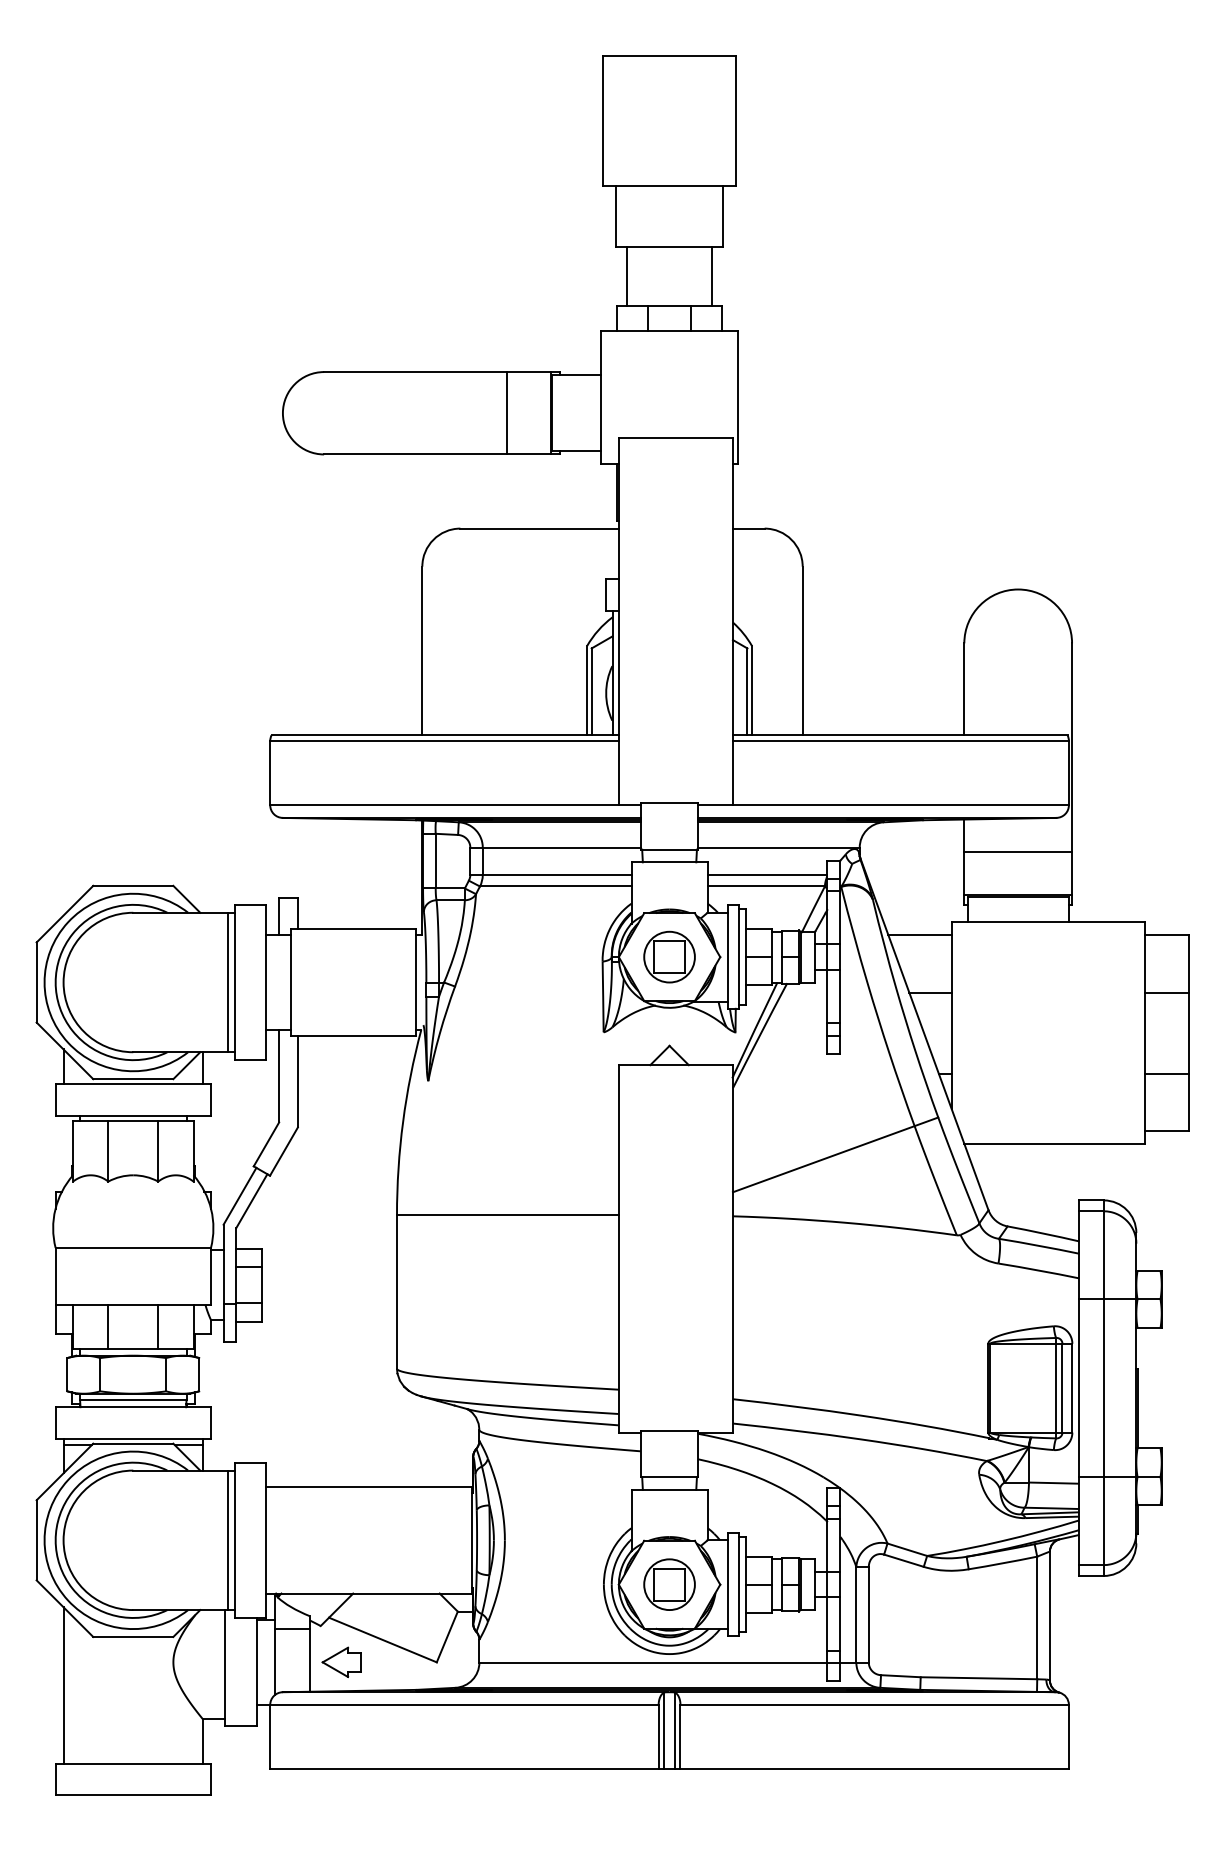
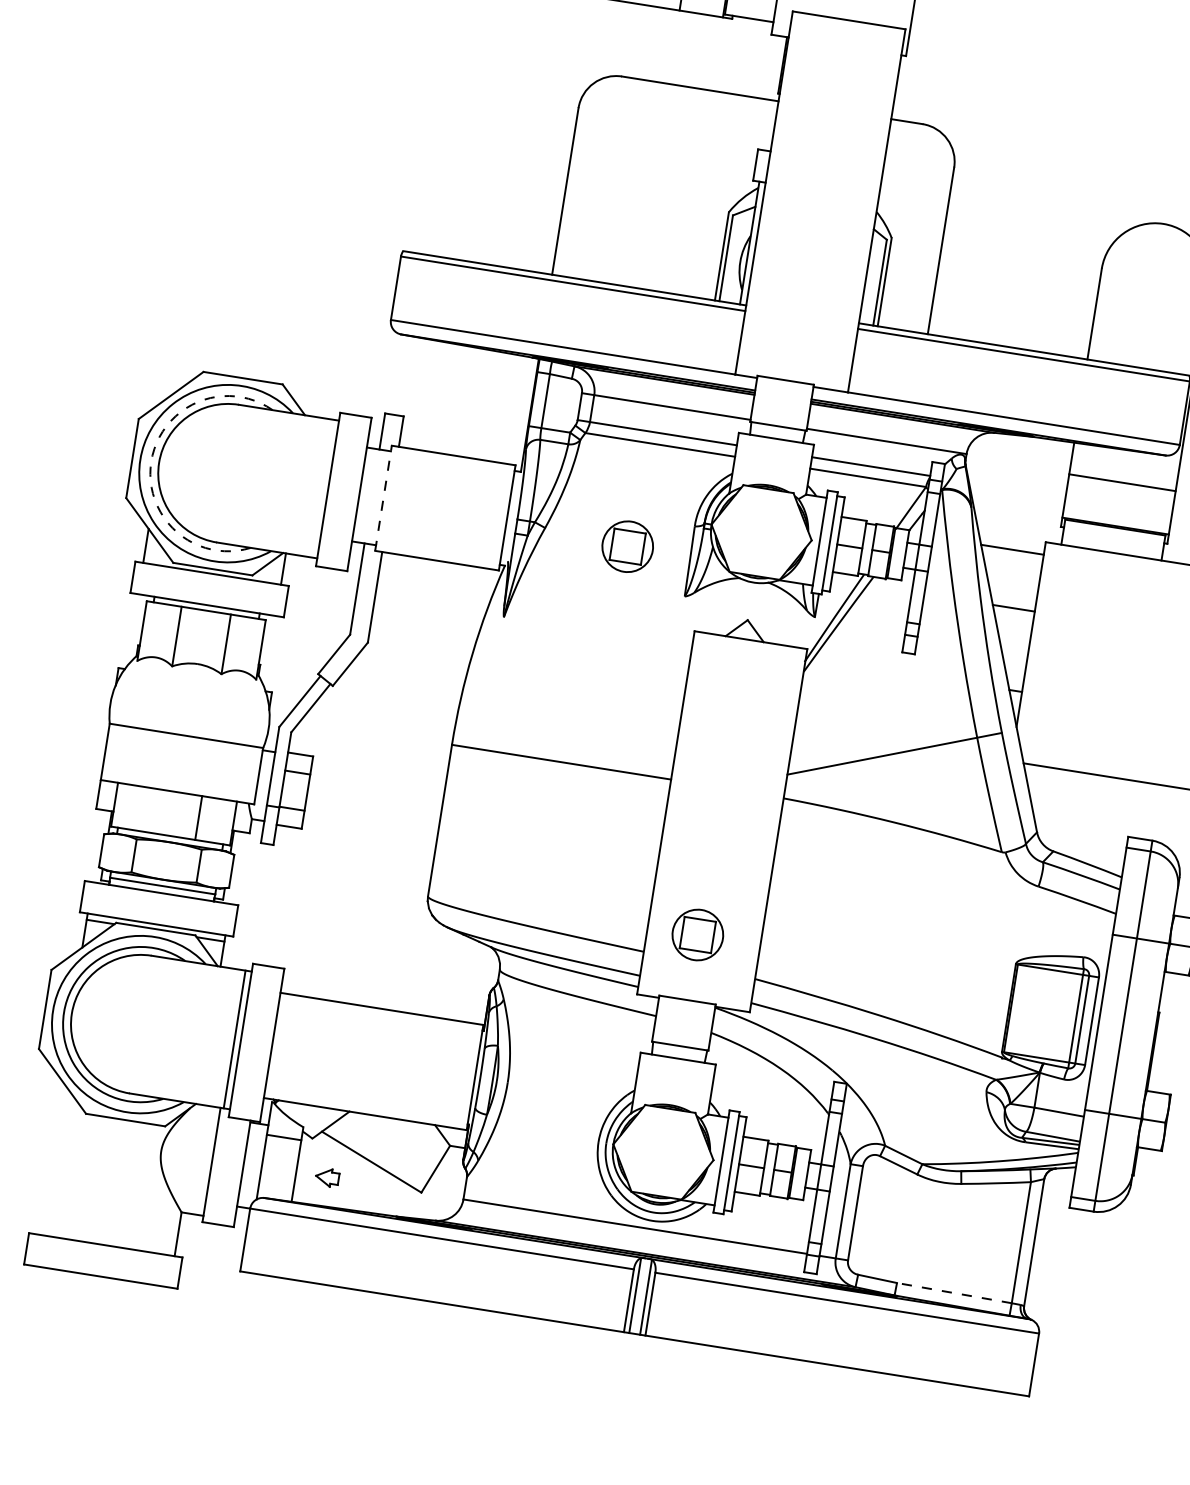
part: (669, 956) -> (627, 546), moved
arc: (55, 982) -> (151, 461), solid -> dashed
line: (228, 982) -> (322, 488), removed
line: (290, 982) -> (383, 498), solid -> dashed
line: (108, 1327) -> (149, 810), removed
part: (669, 1584) -> (697, 934), moved
part: (341, 1661) -> (327, 1176), size x0.6
line: (978, 1678) -> (953, 1293), solid -> dashed
line: (63, 1685) -> (49, 1157), removed

